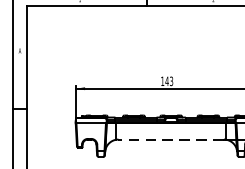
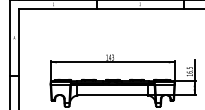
line: (170, 139) -> (112, 95), dashed -> solid

